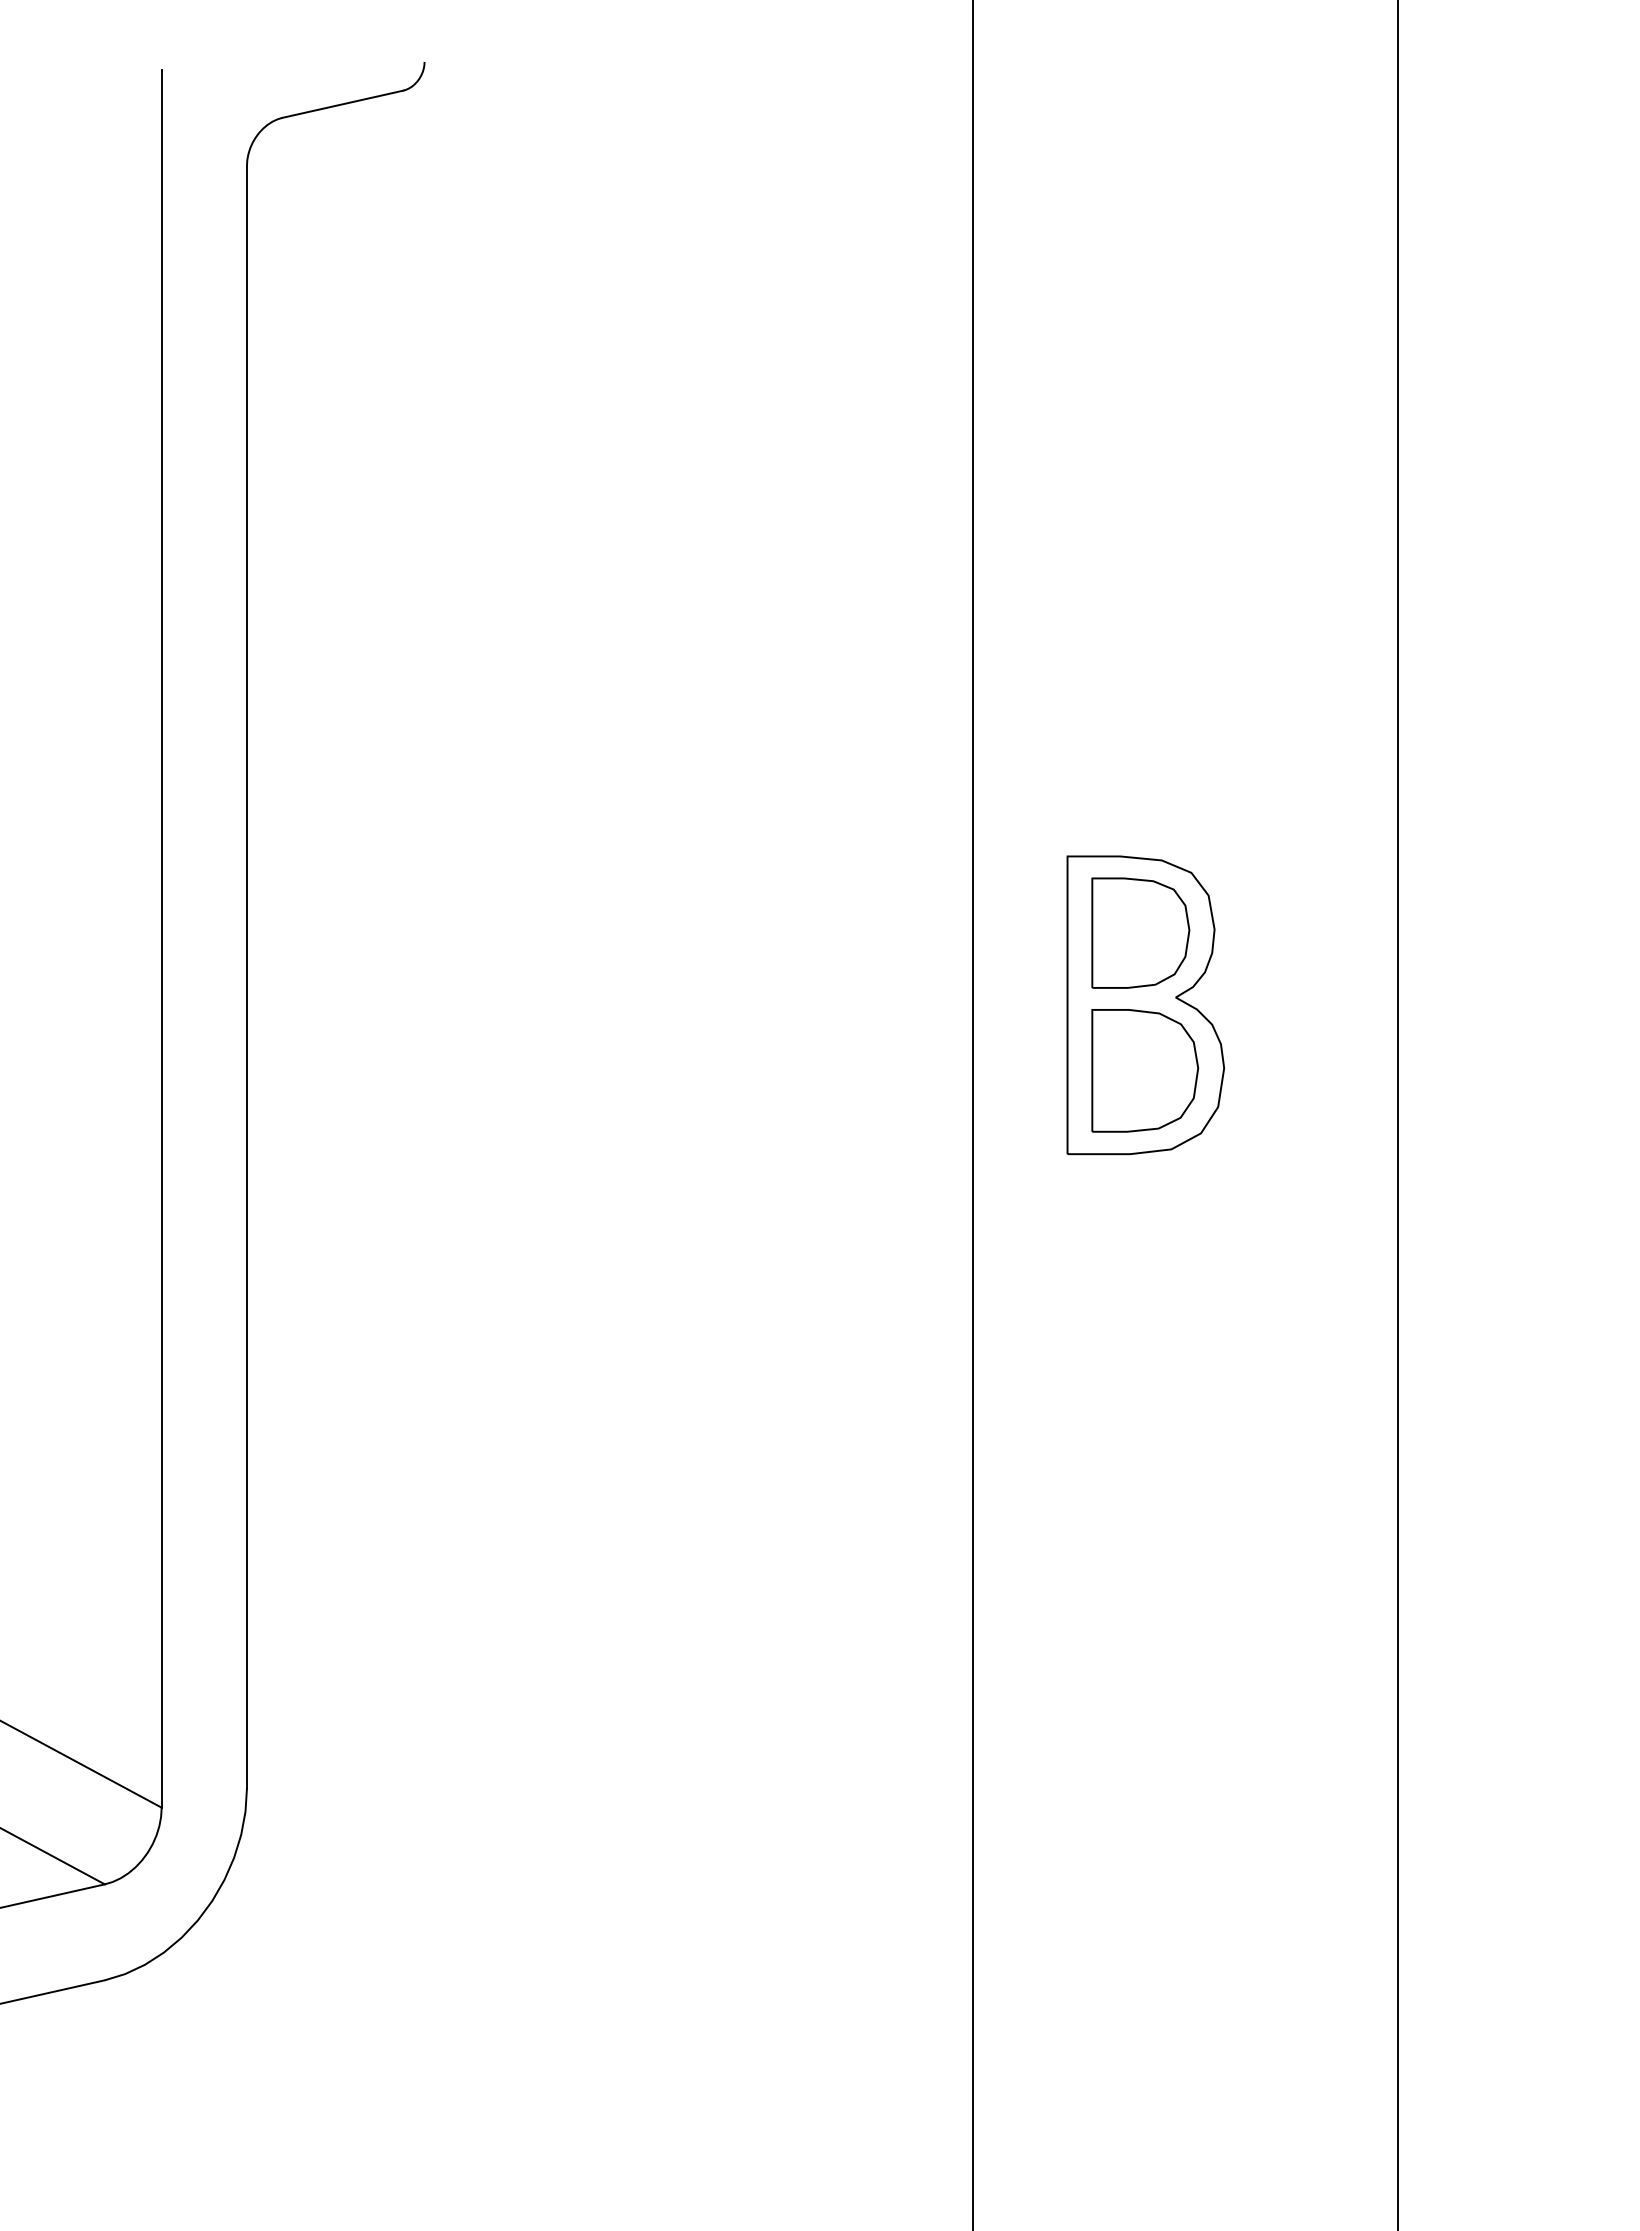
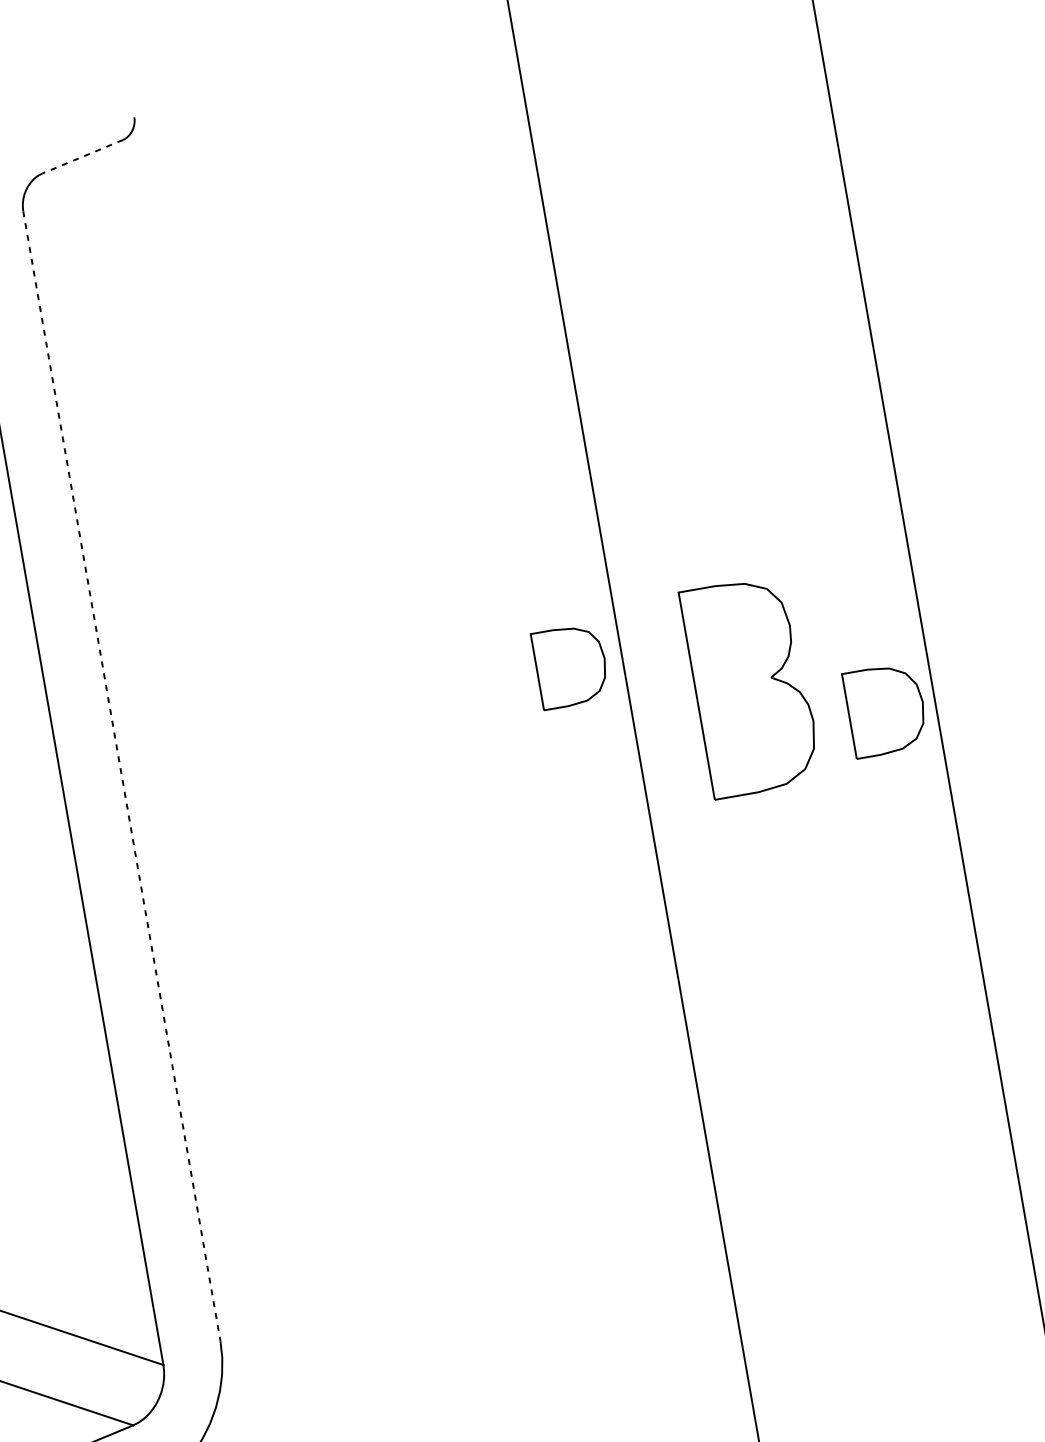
line: (342, 104) -> (82, 157), solid -> dashed
part: (1140, 932) -> (570, 665), moved
line: (246, 977) -> (121, 776), solid -> dashed
part: (1145, 1070) -> (886, 709), moved

